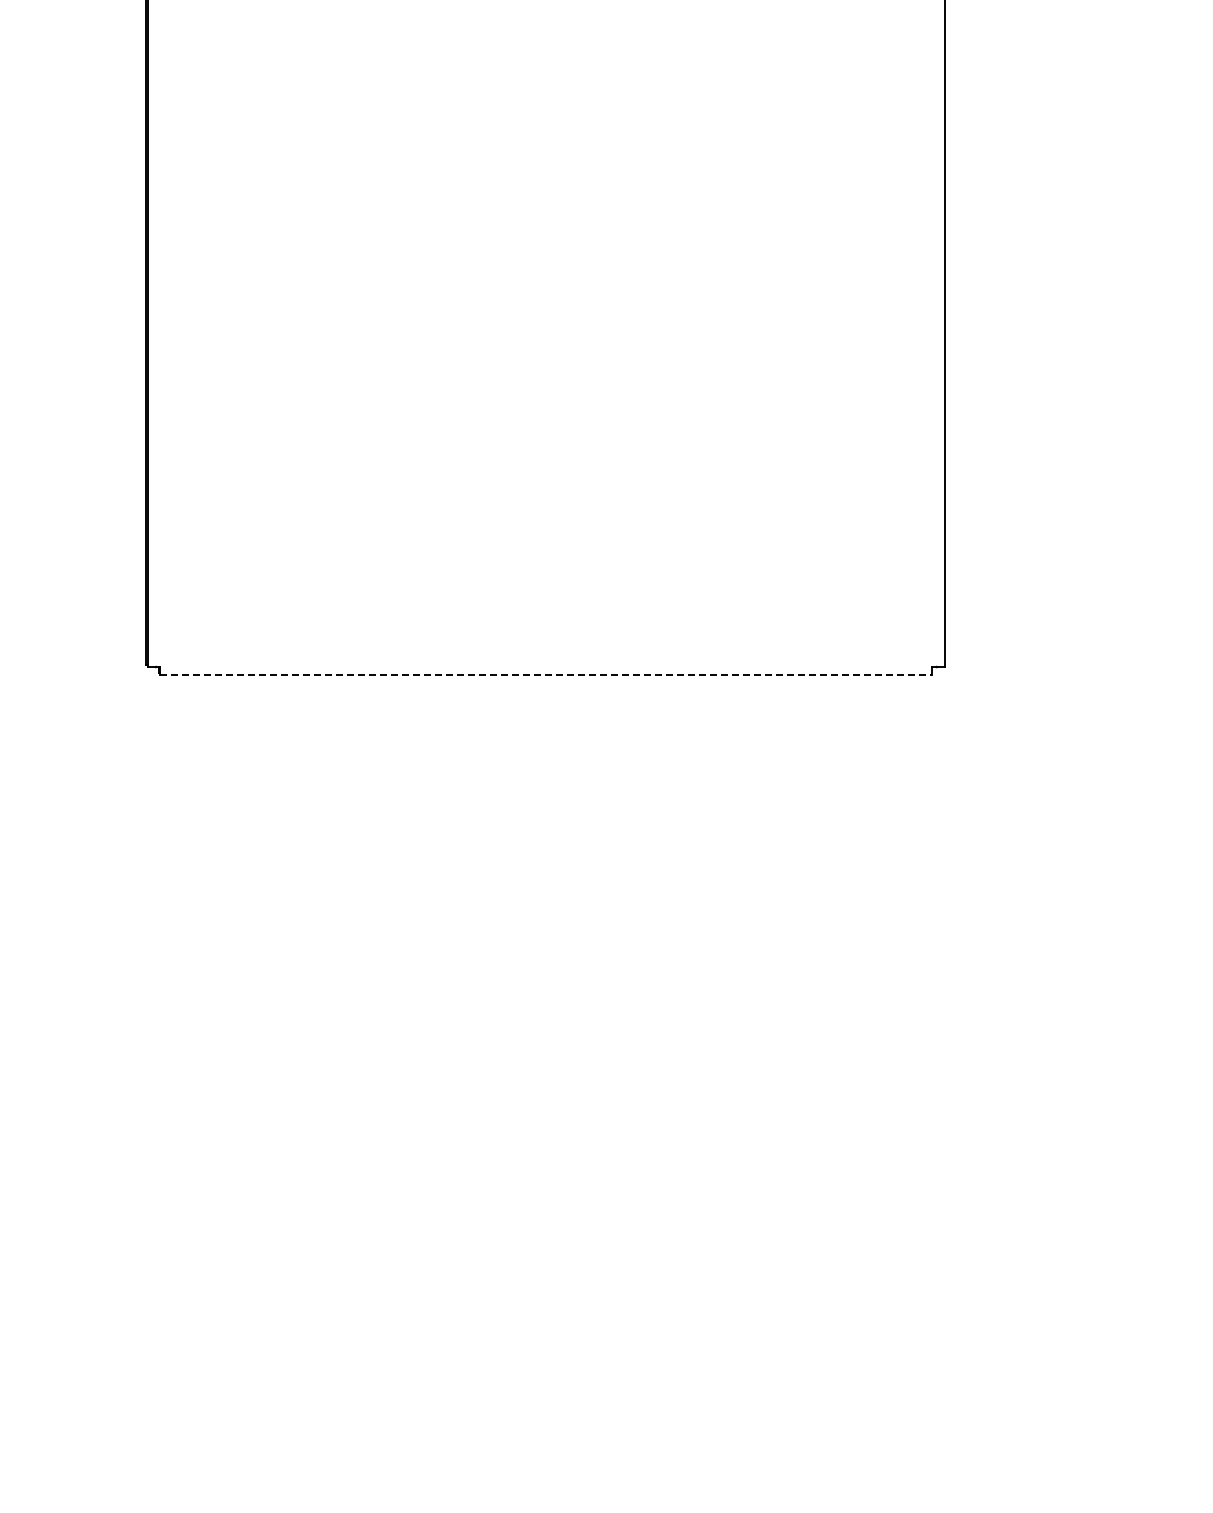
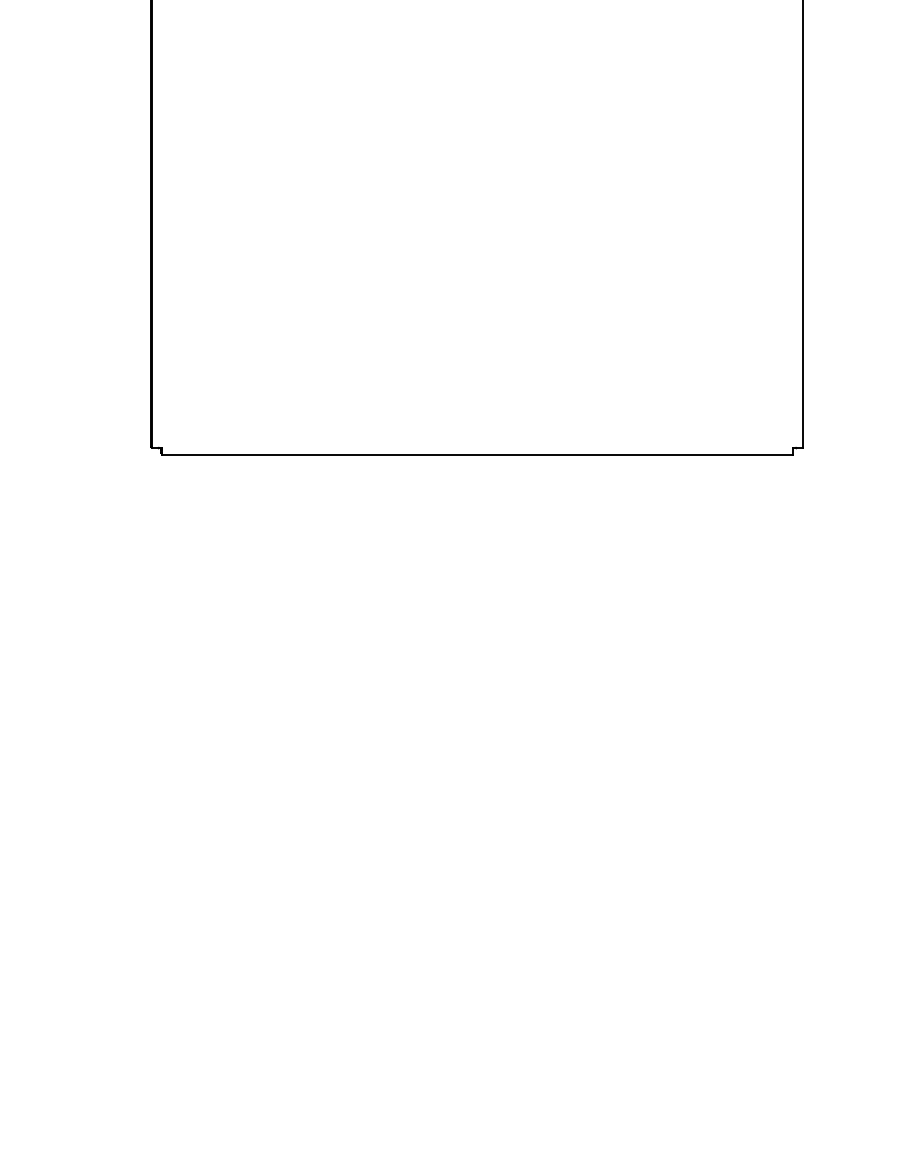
line: (546, 675) -> (477, 454), dashed -> solid

